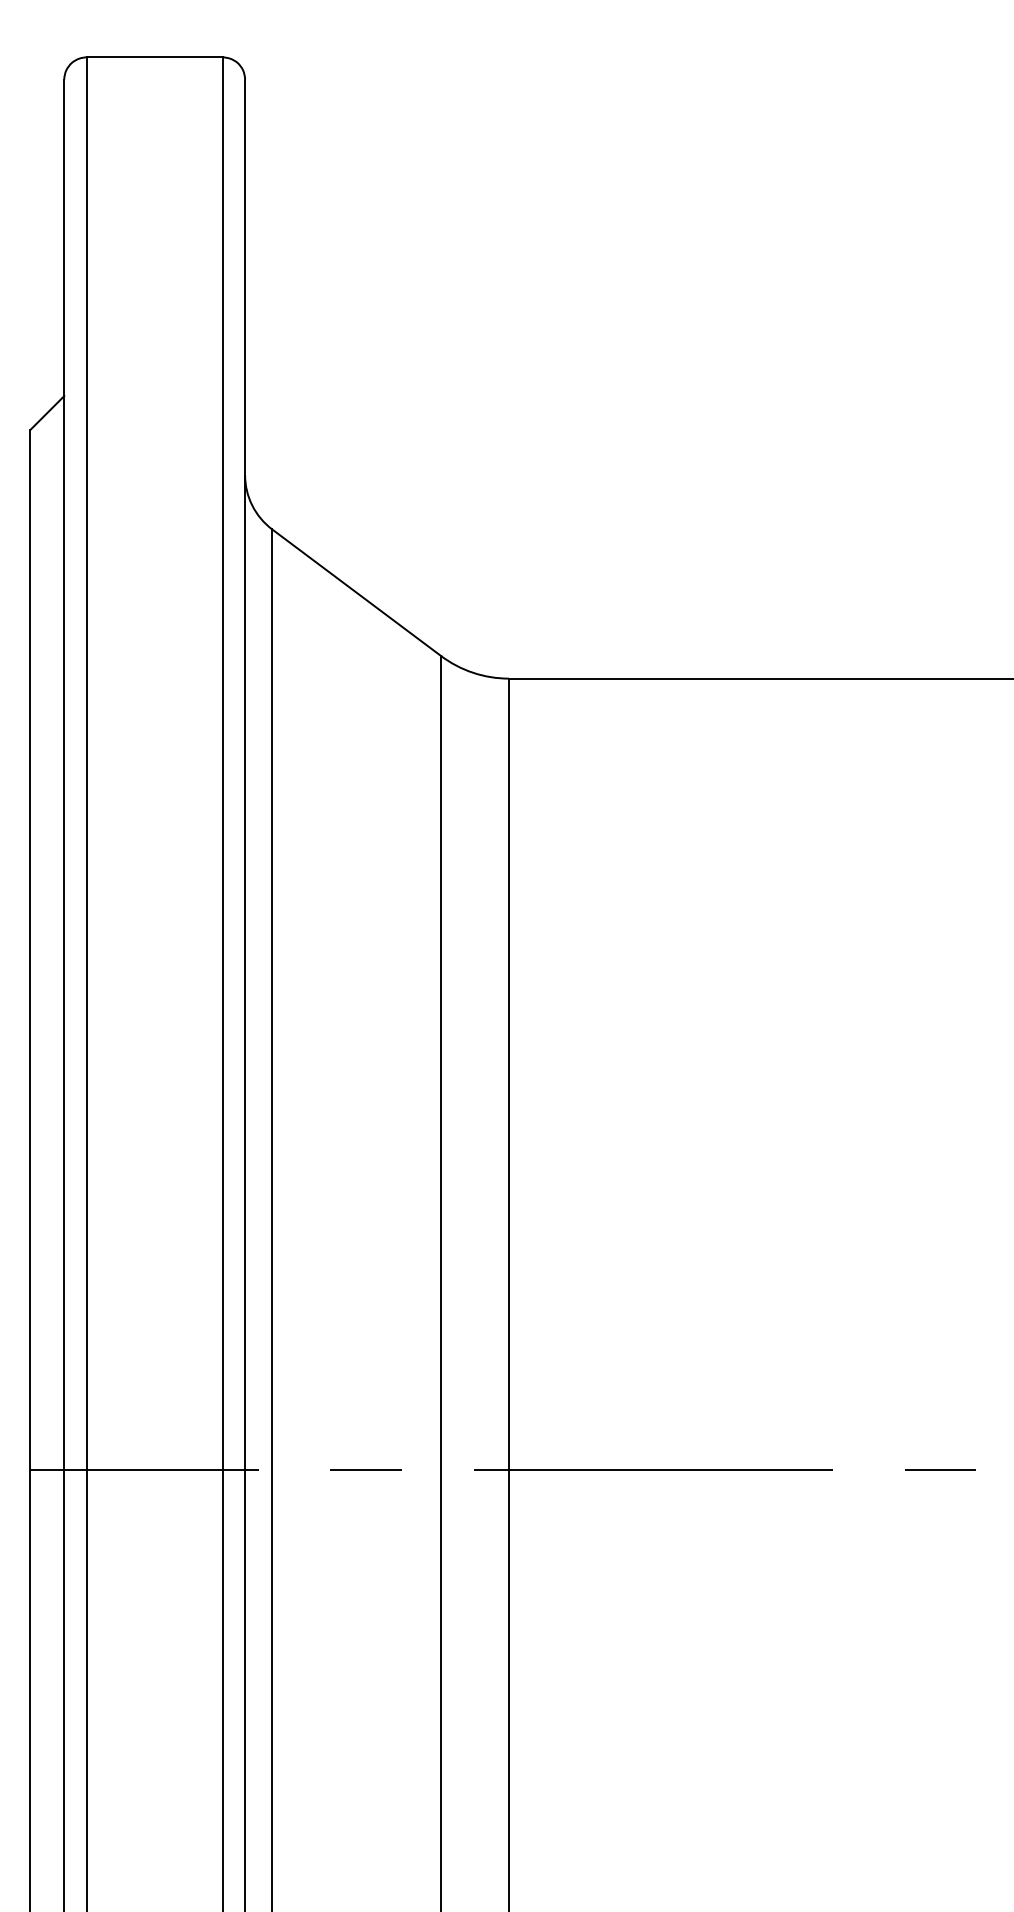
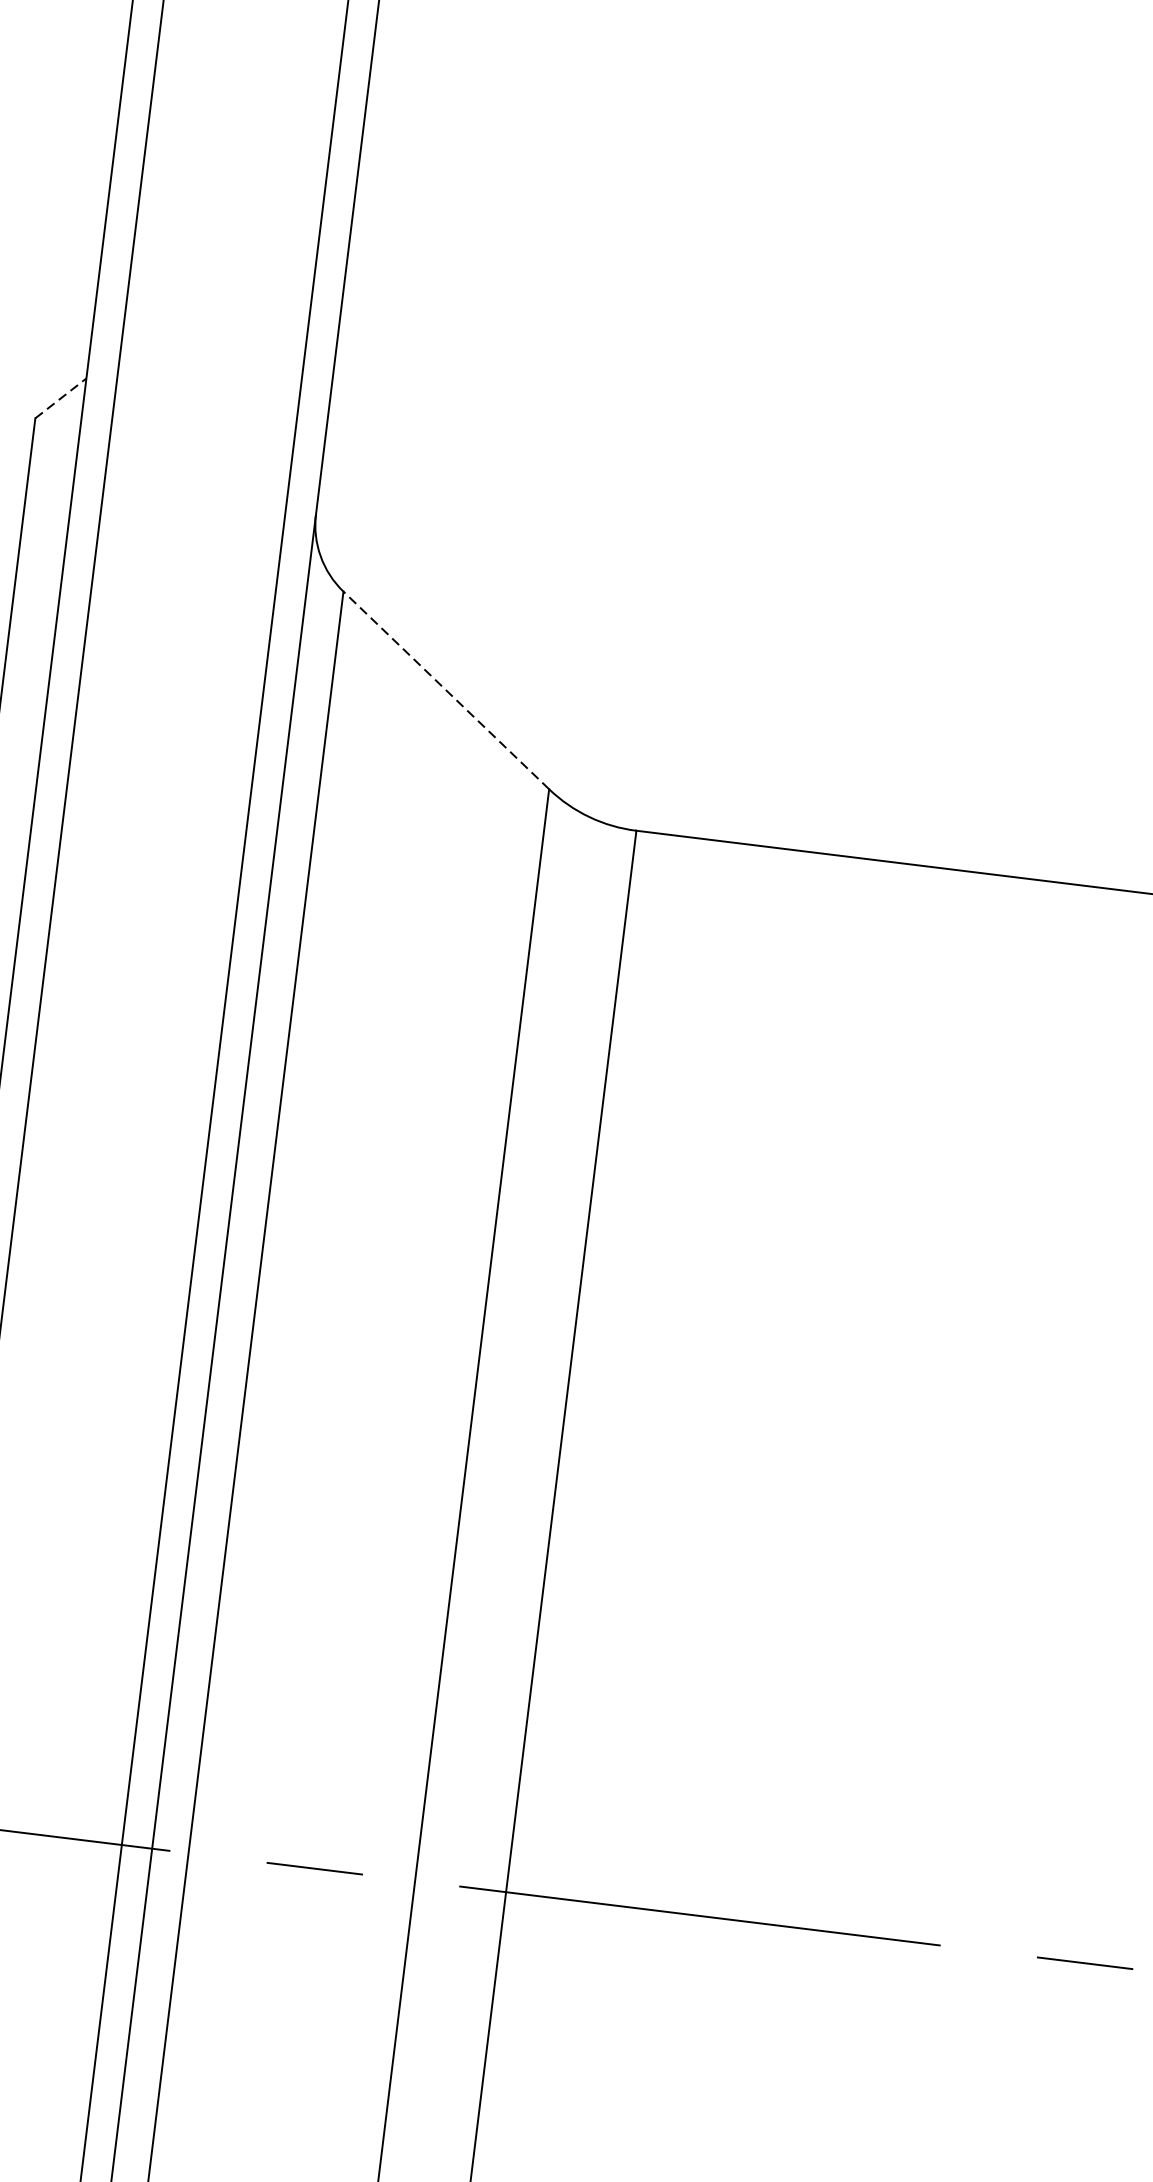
line: (47, 413) -> (61, 399), solid -> dashed
line: (356, 592) -> (446, 690), solid -> dashed

